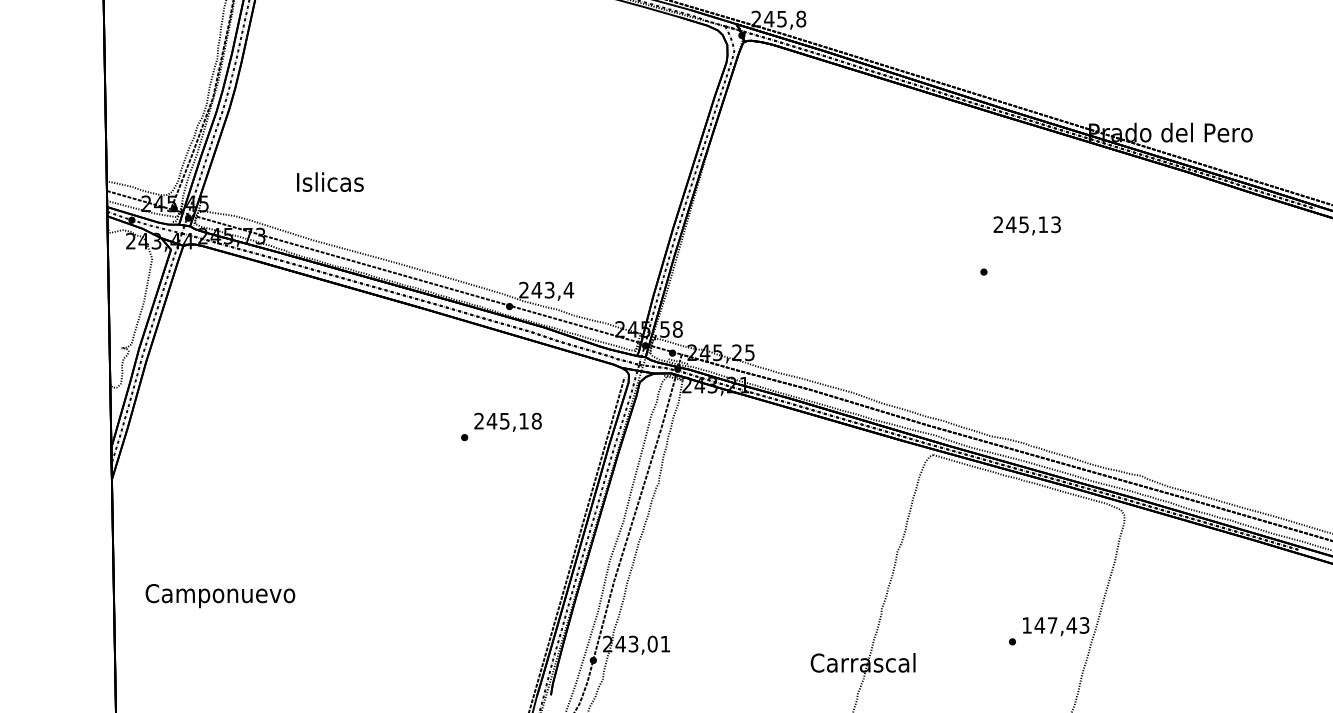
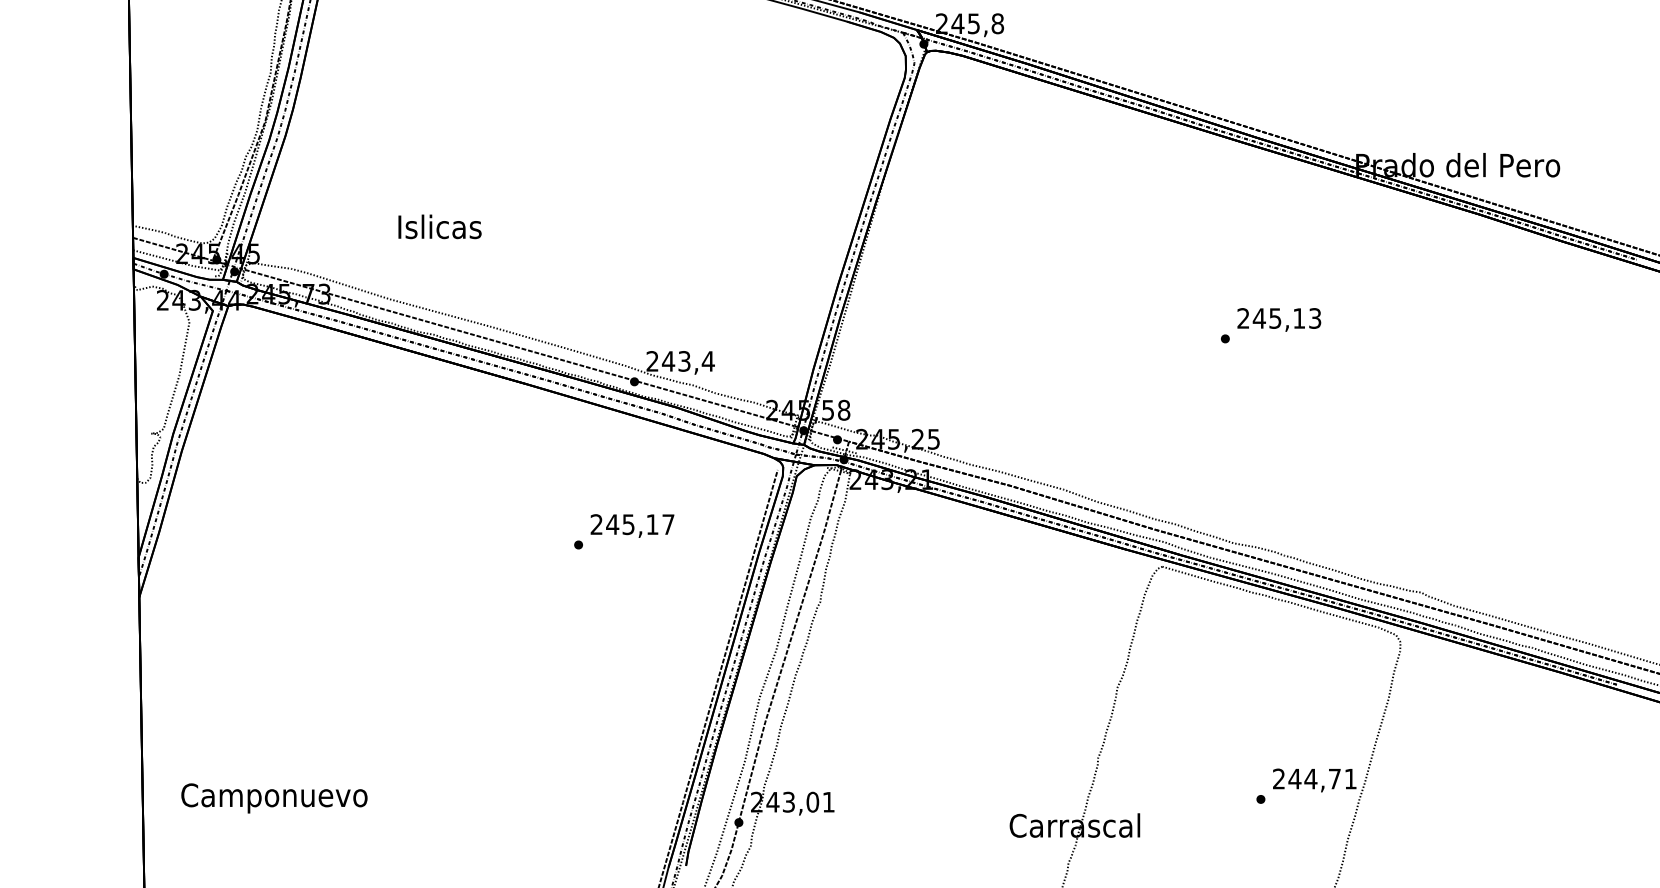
text: (330, 181) -> (440, 226), moved
text: (1026, 225) -> (1278, 319), moved
text: (536, 420) -> (668, 523), 245,18 -> 245,17
text: (220, 596) -> (274, 798), moved
text: (1055, 625) -> (1314, 779), 147,43 -> 244,71

